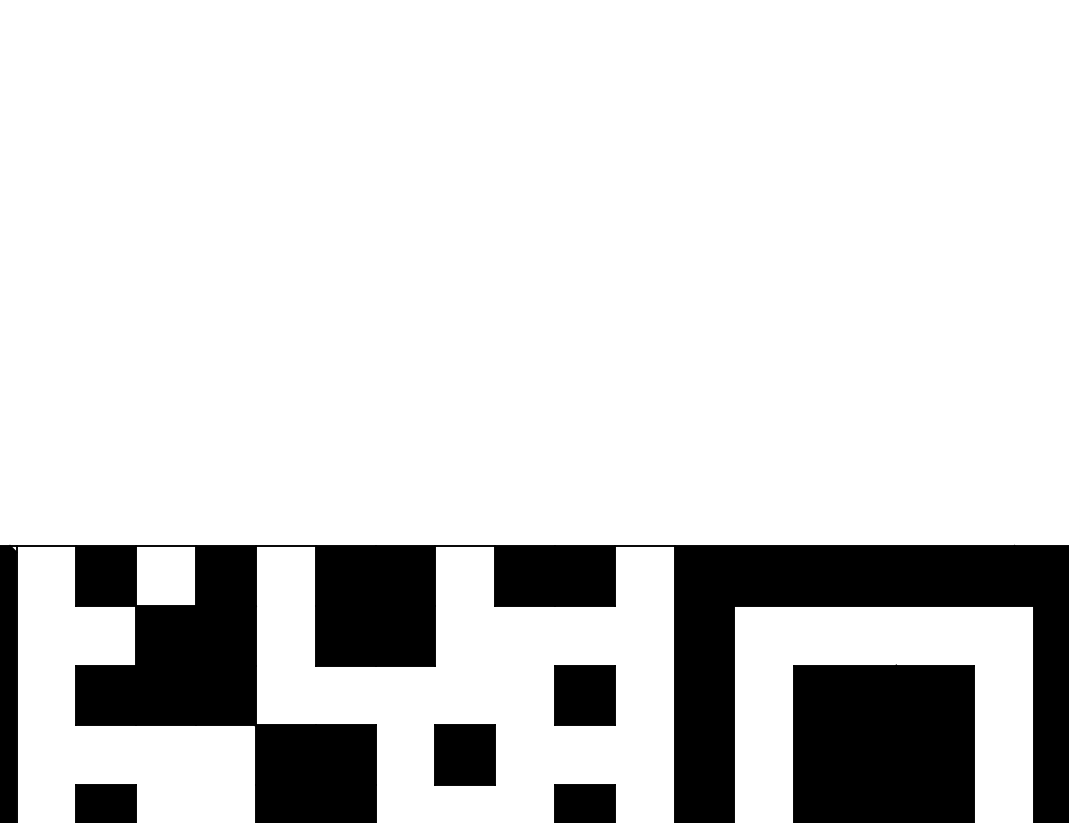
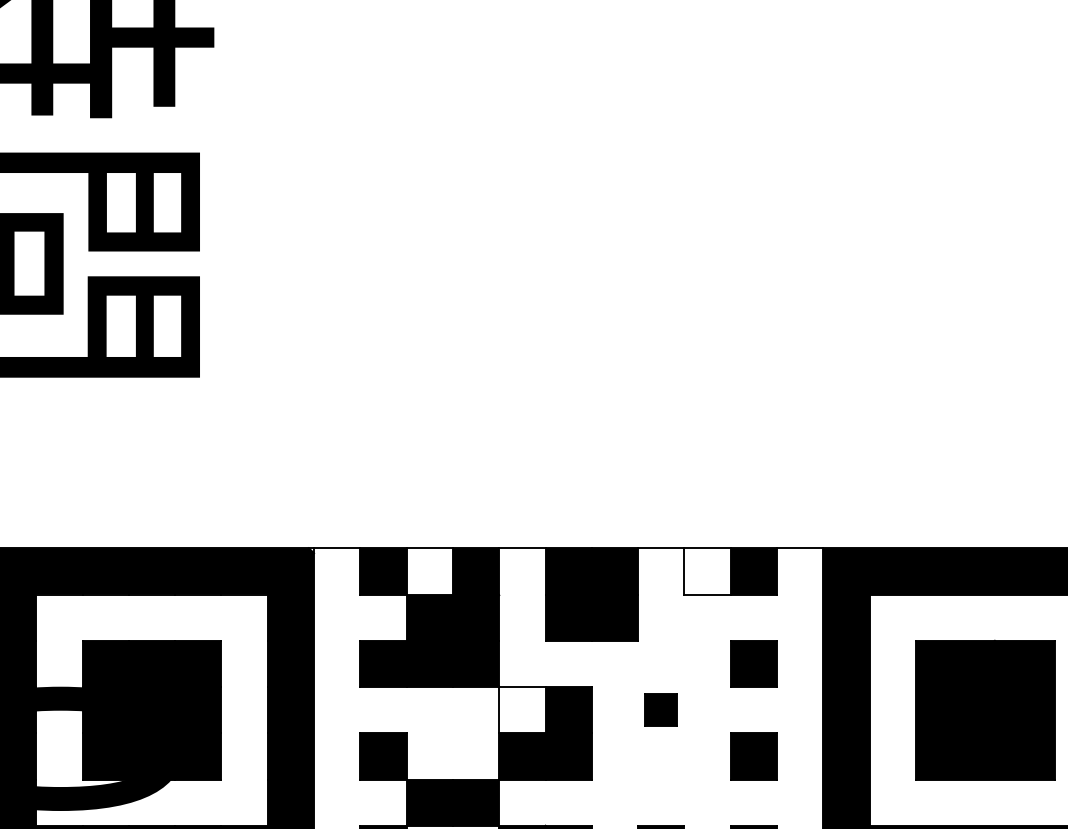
fill: (524, 576) -> (707, 571), removed
part: (464, 754) -> (660, 709), size x0.7
fill: (285, 755) -> (522, 710), removed

